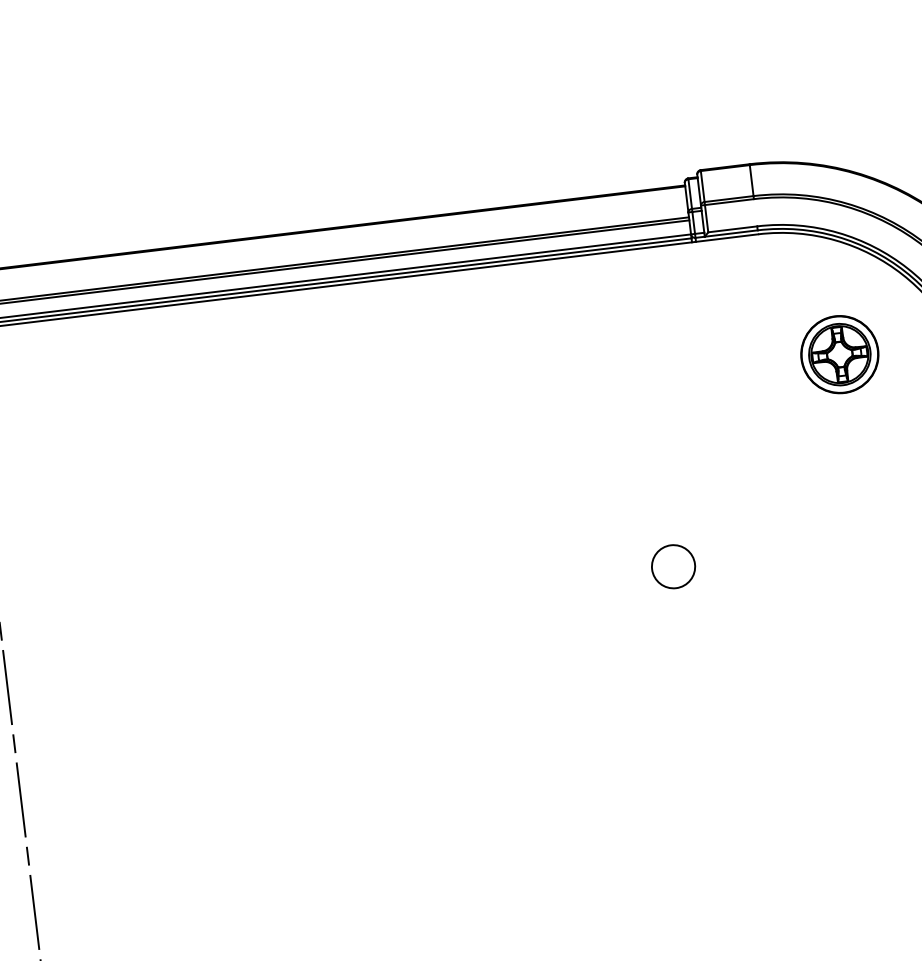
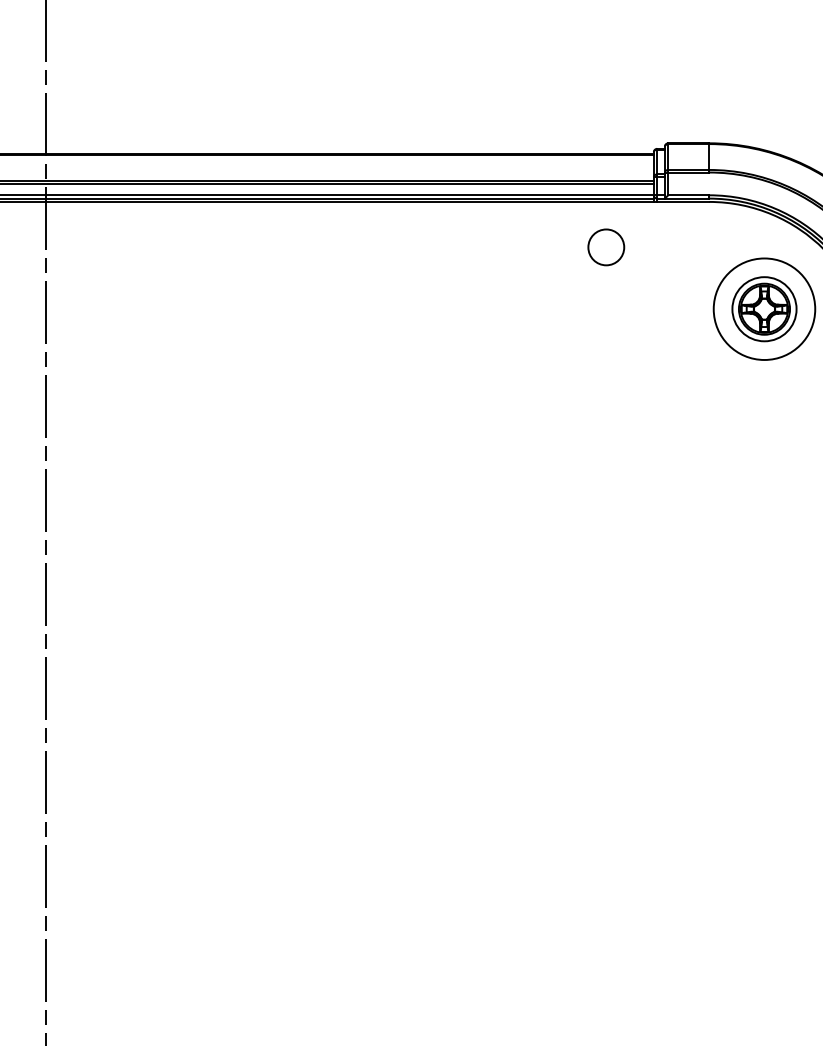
circle: (839, 353) -> (764, 308), size x1.6
circle: (673, 566) -> (606, 247), moved

